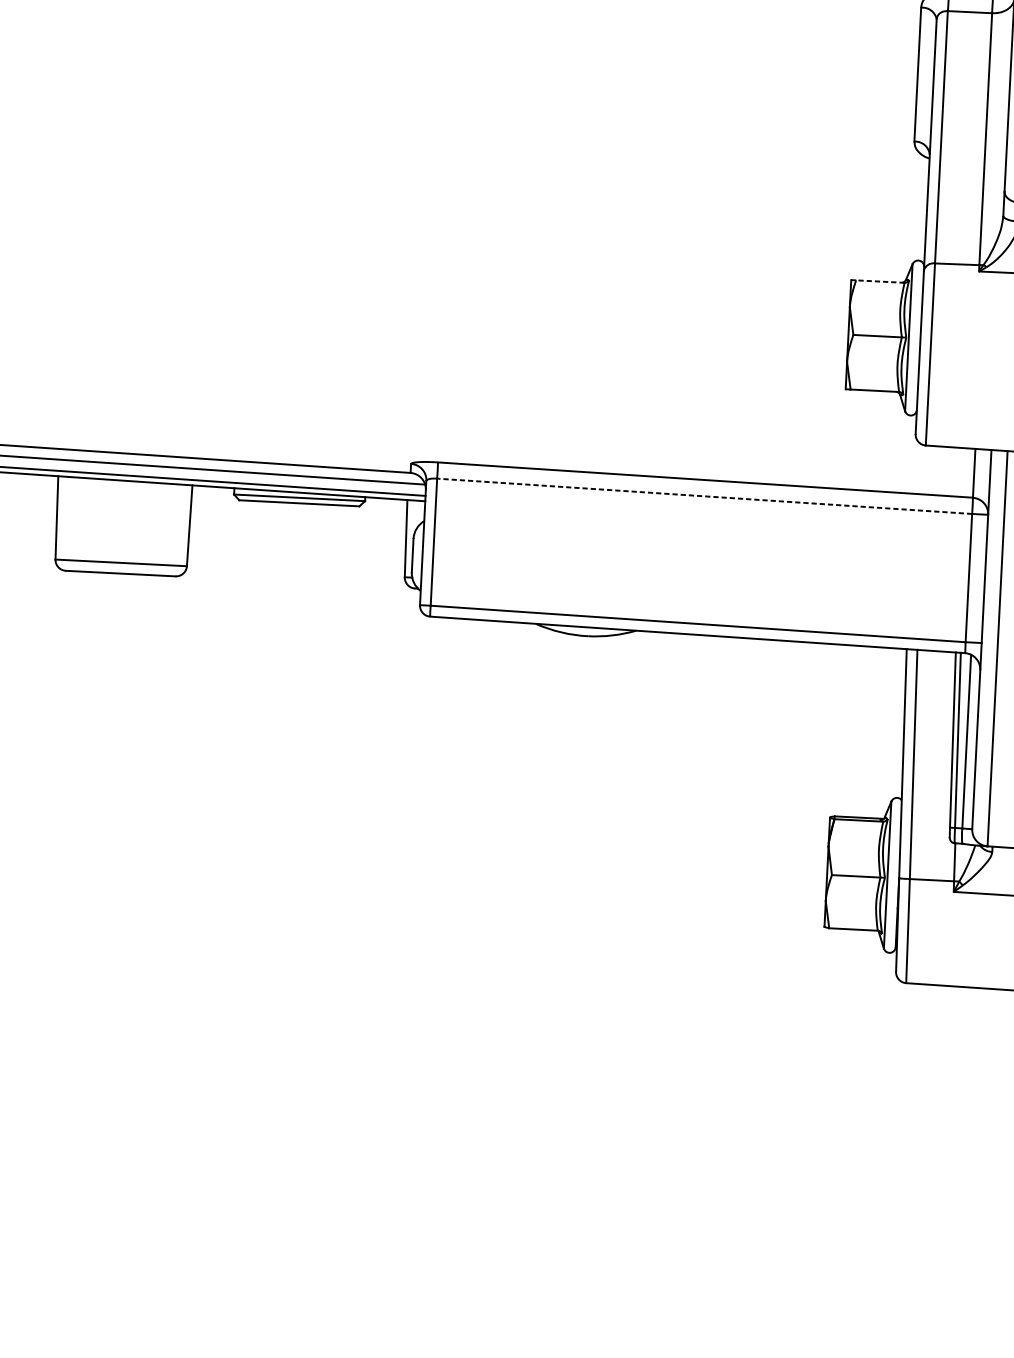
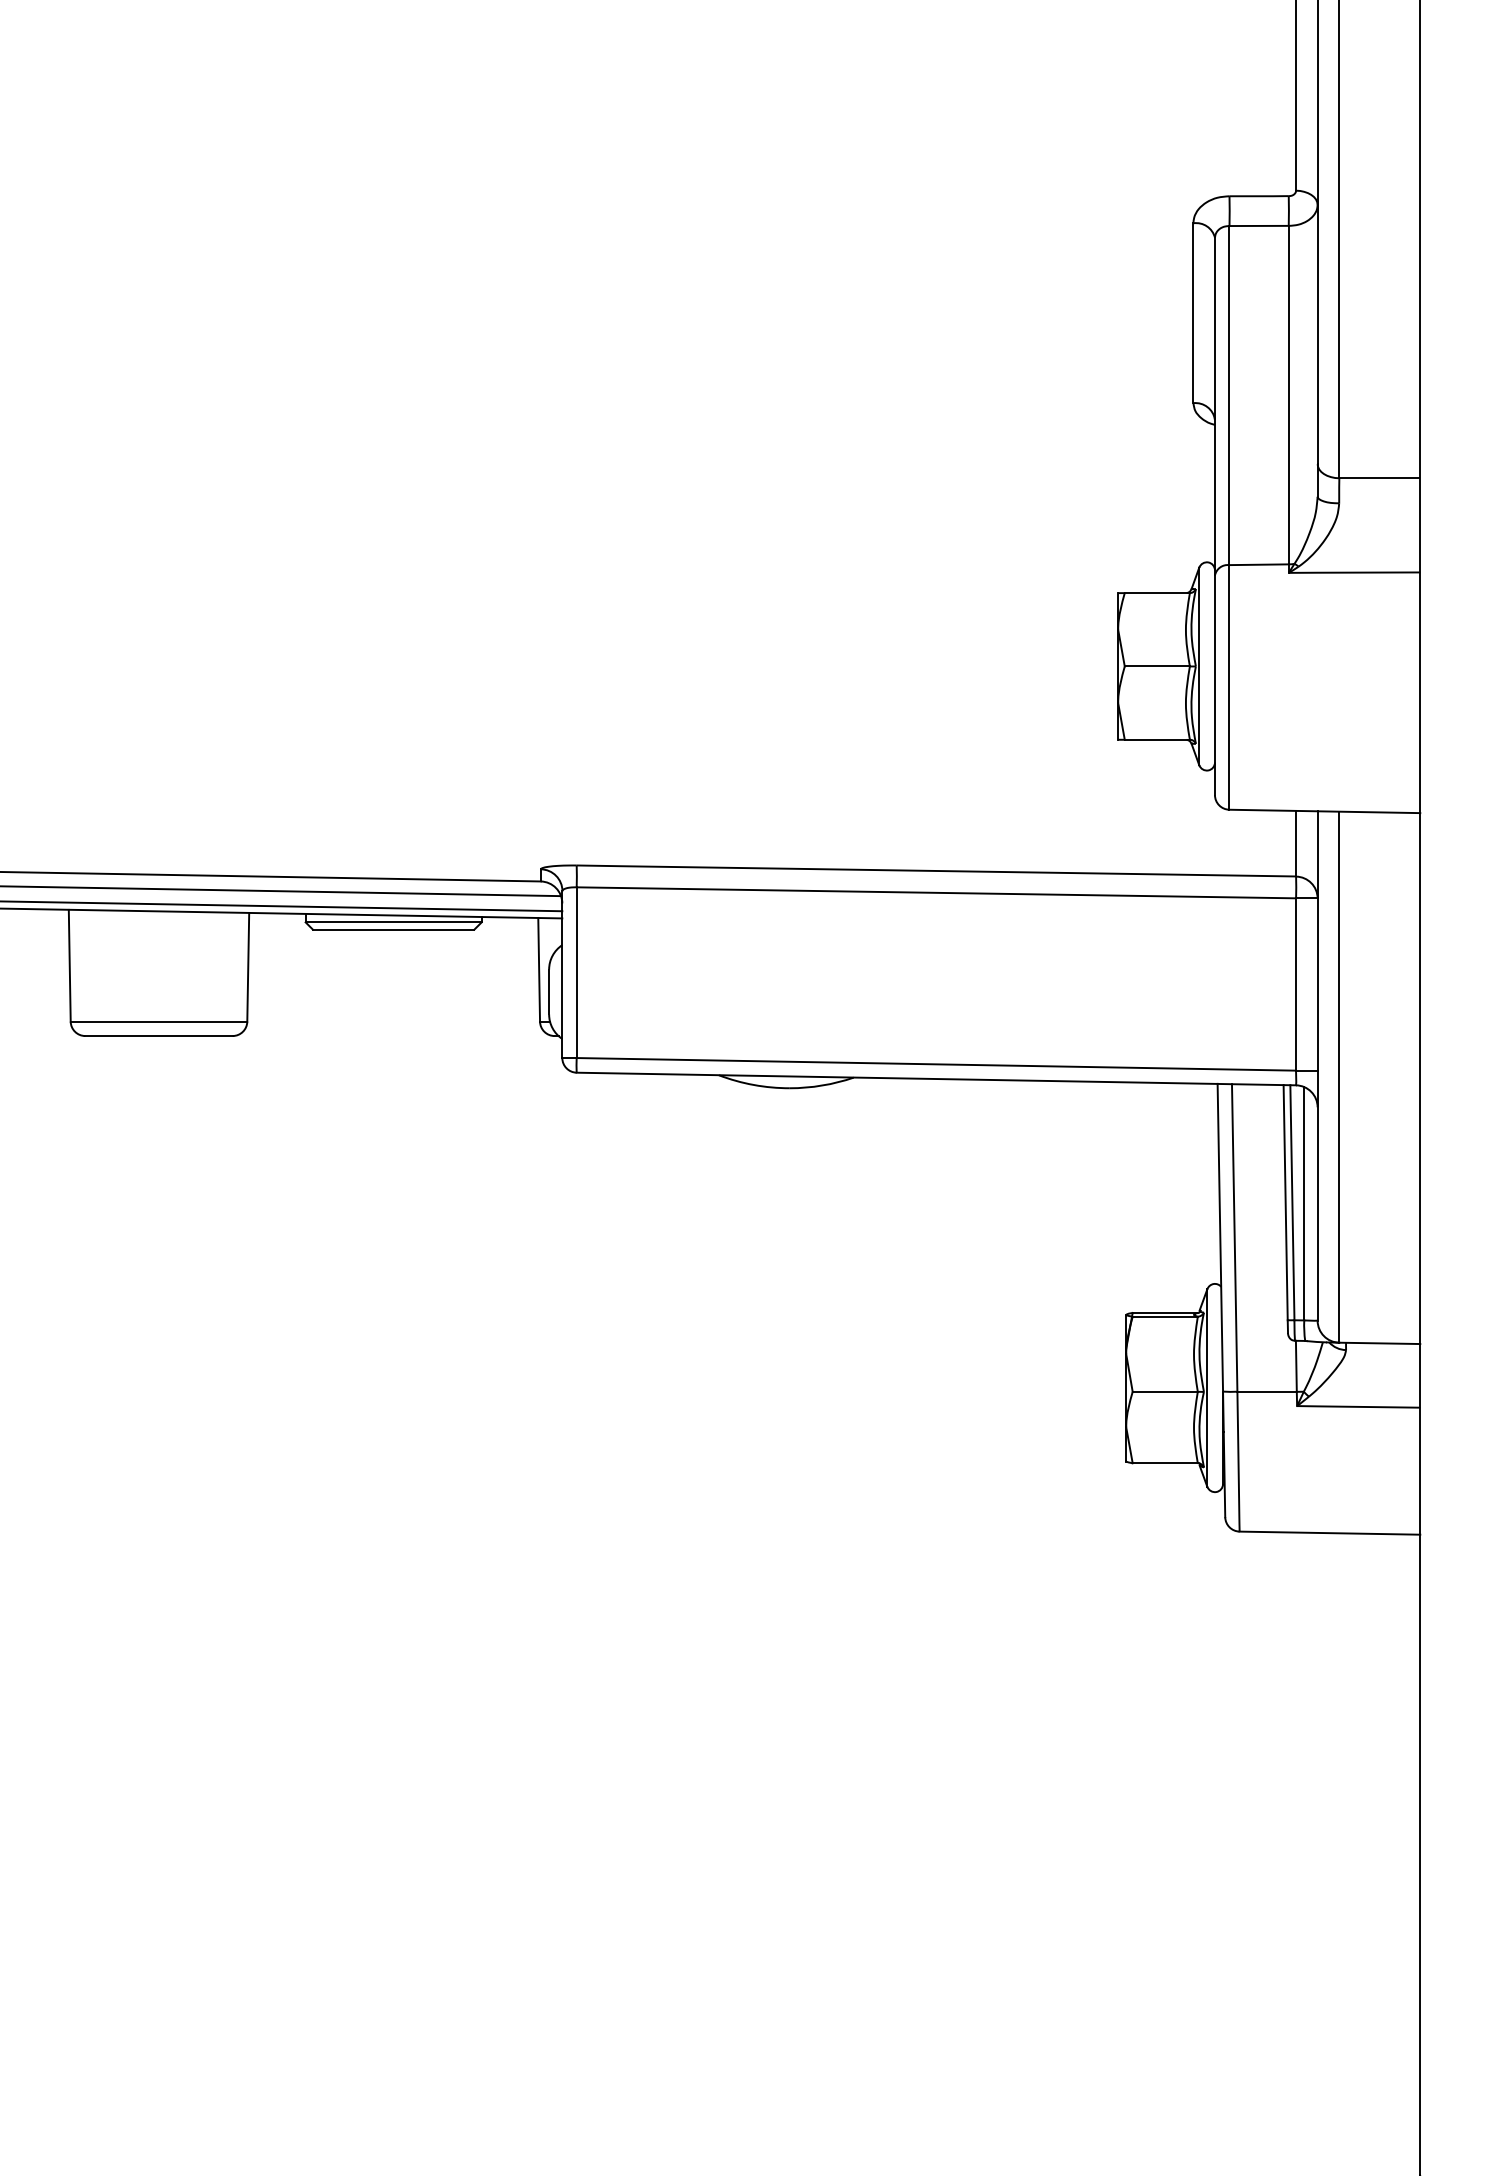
line: (880, 281) -> (1157, 593), dashed -> solid
line: (704, 496) -> (936, 892), dashed -> solid

